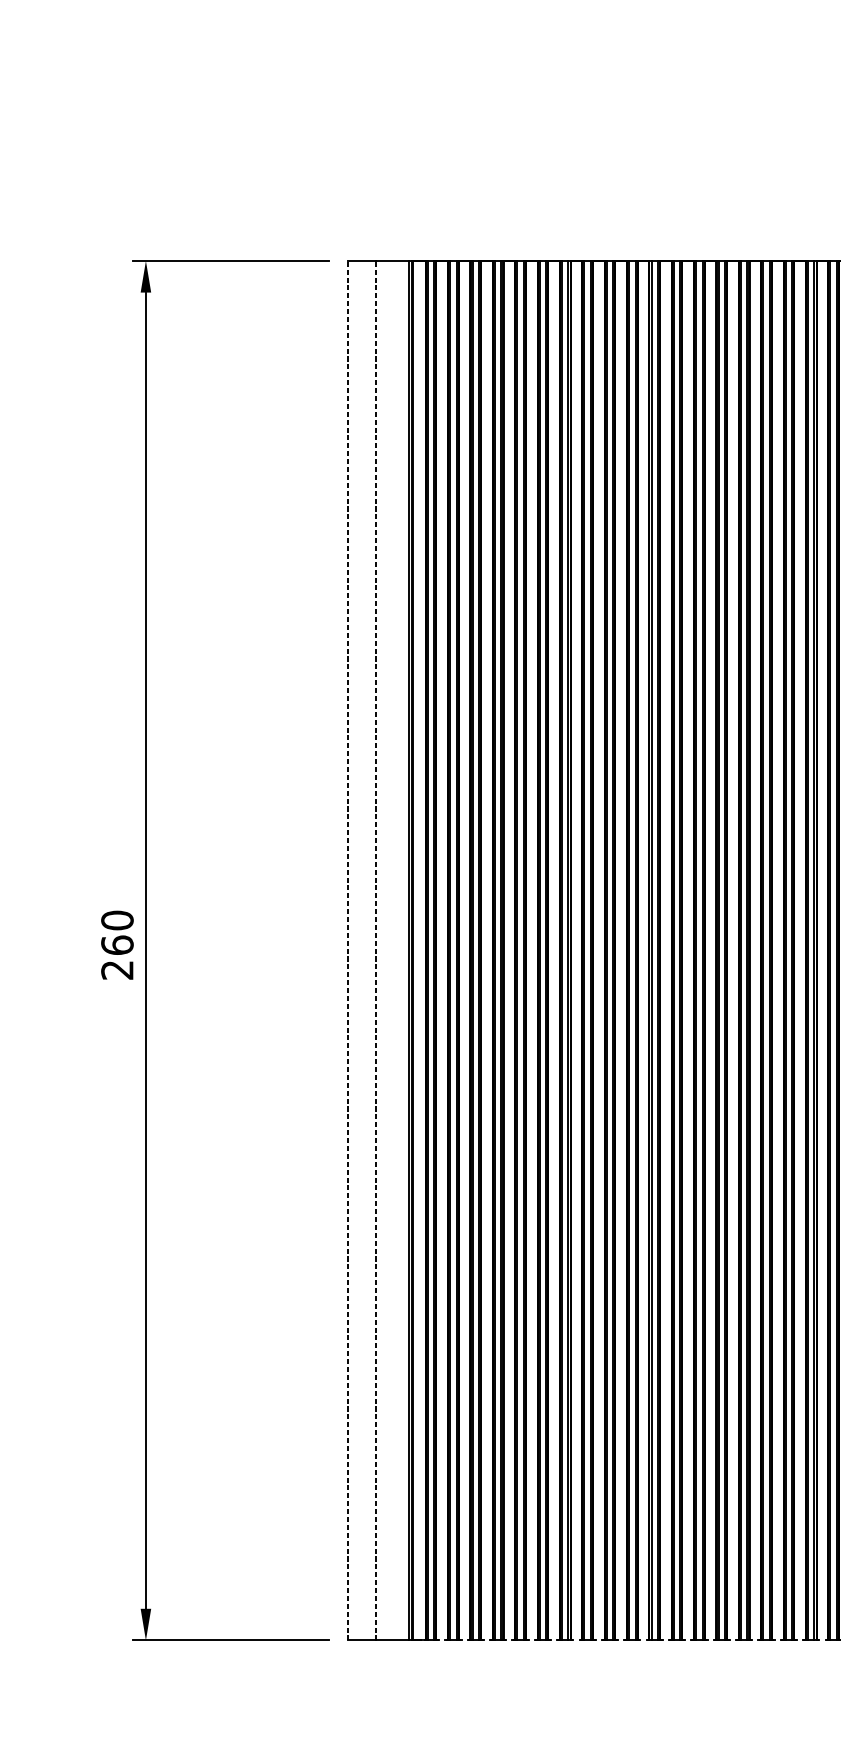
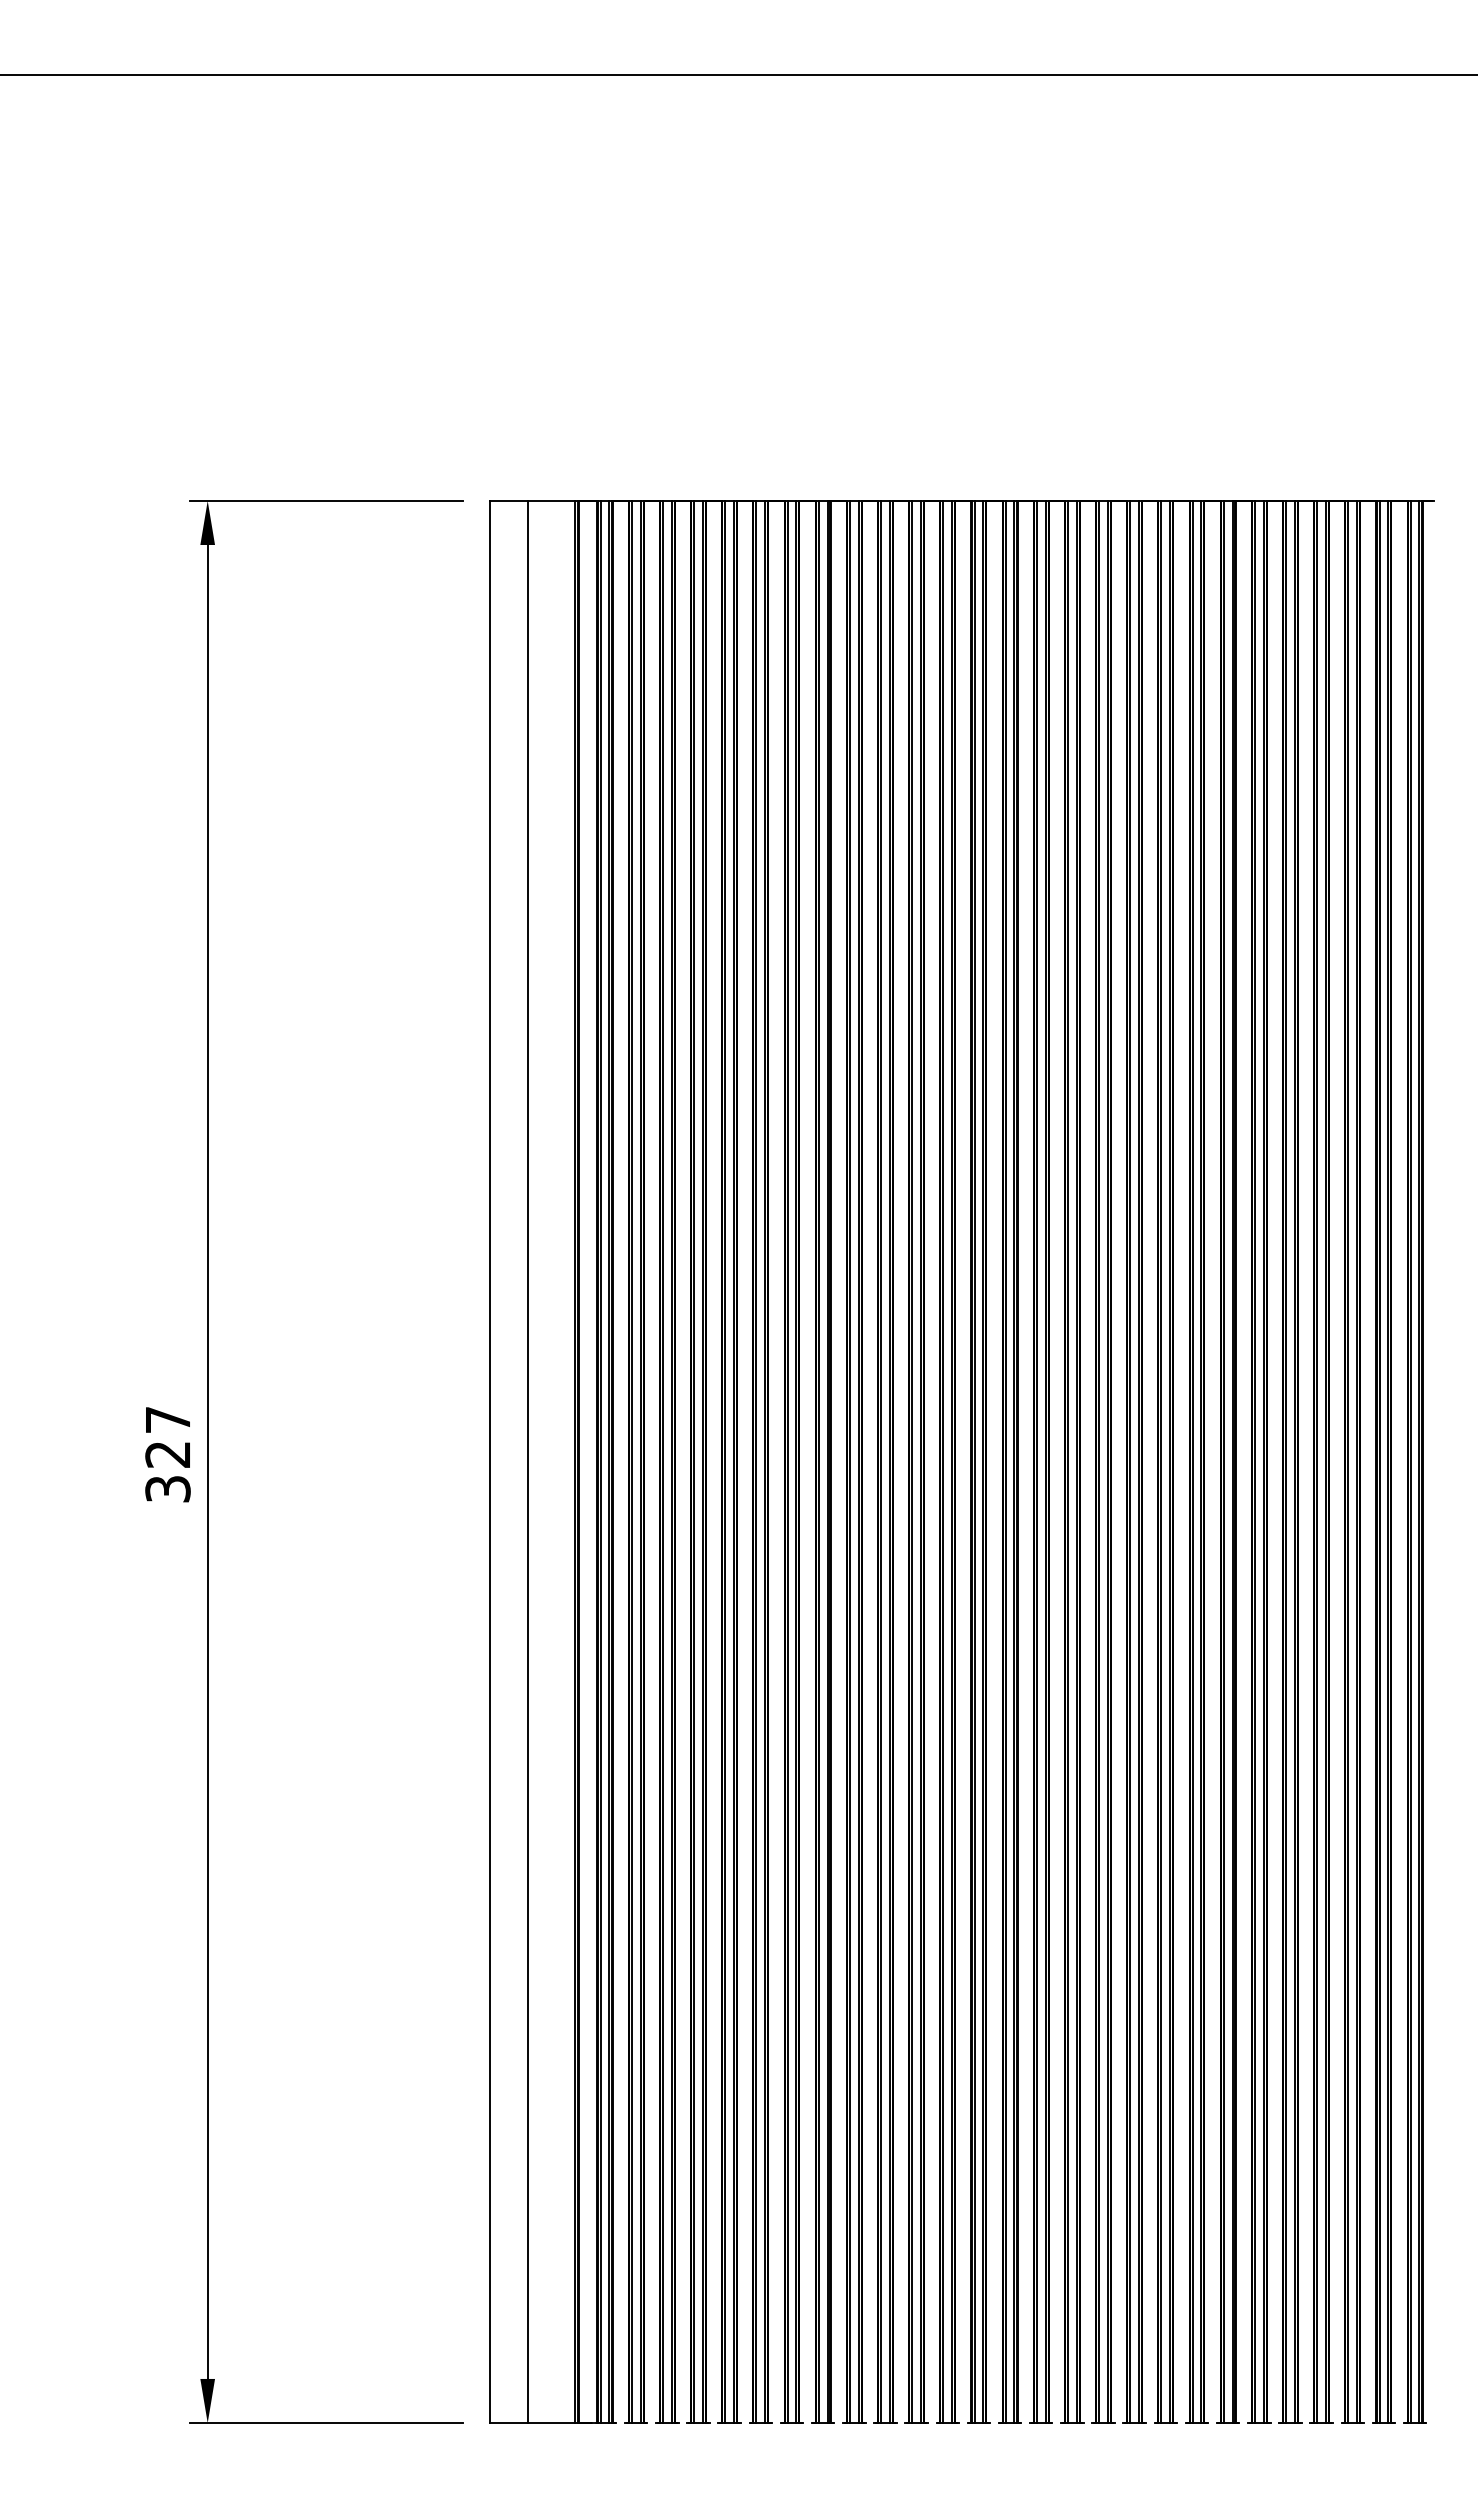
text: (117, 945) -> (167, 1454), 260 -> 327
line: (348, 950) -> (489, 1461), dashed -> solid
line: (375, 950) -> (527, 1461), dashed -> solid

